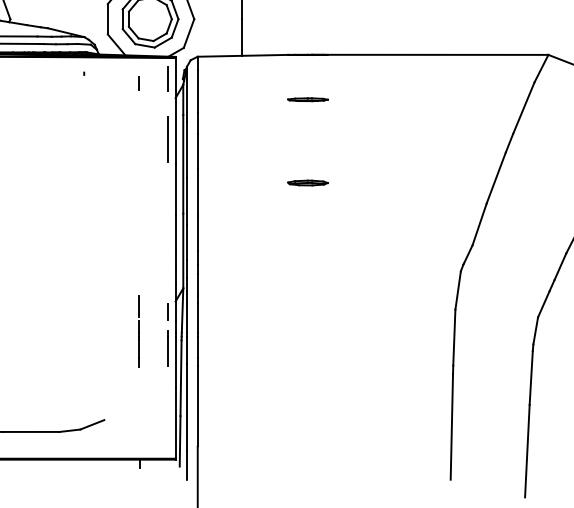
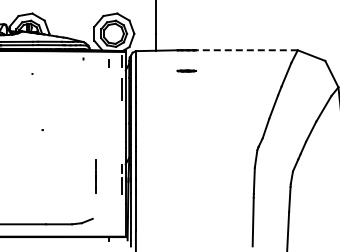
line: (430, 55) -> (243, 50), solid -> dashed
line: (307, 183) -> (186, 109), removed
line: (138, 332) -> (95, 176), moved

